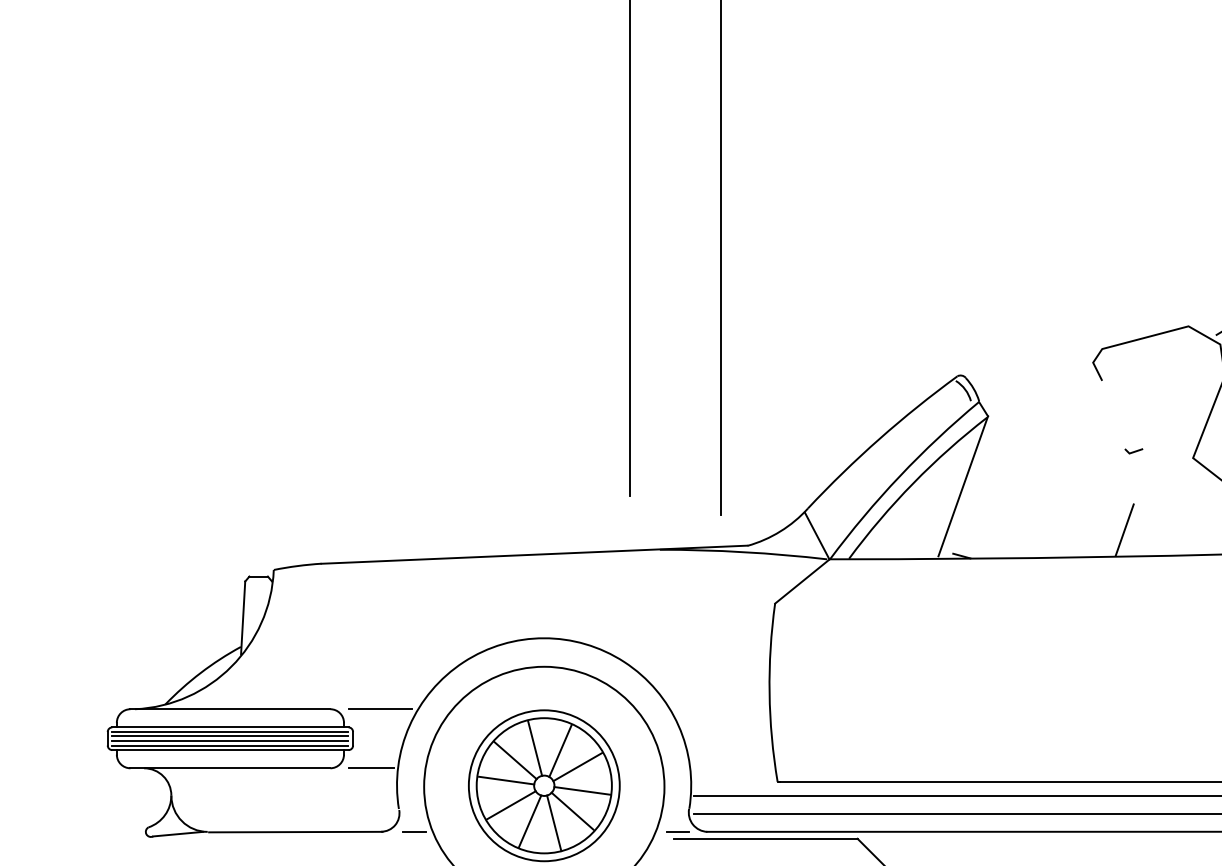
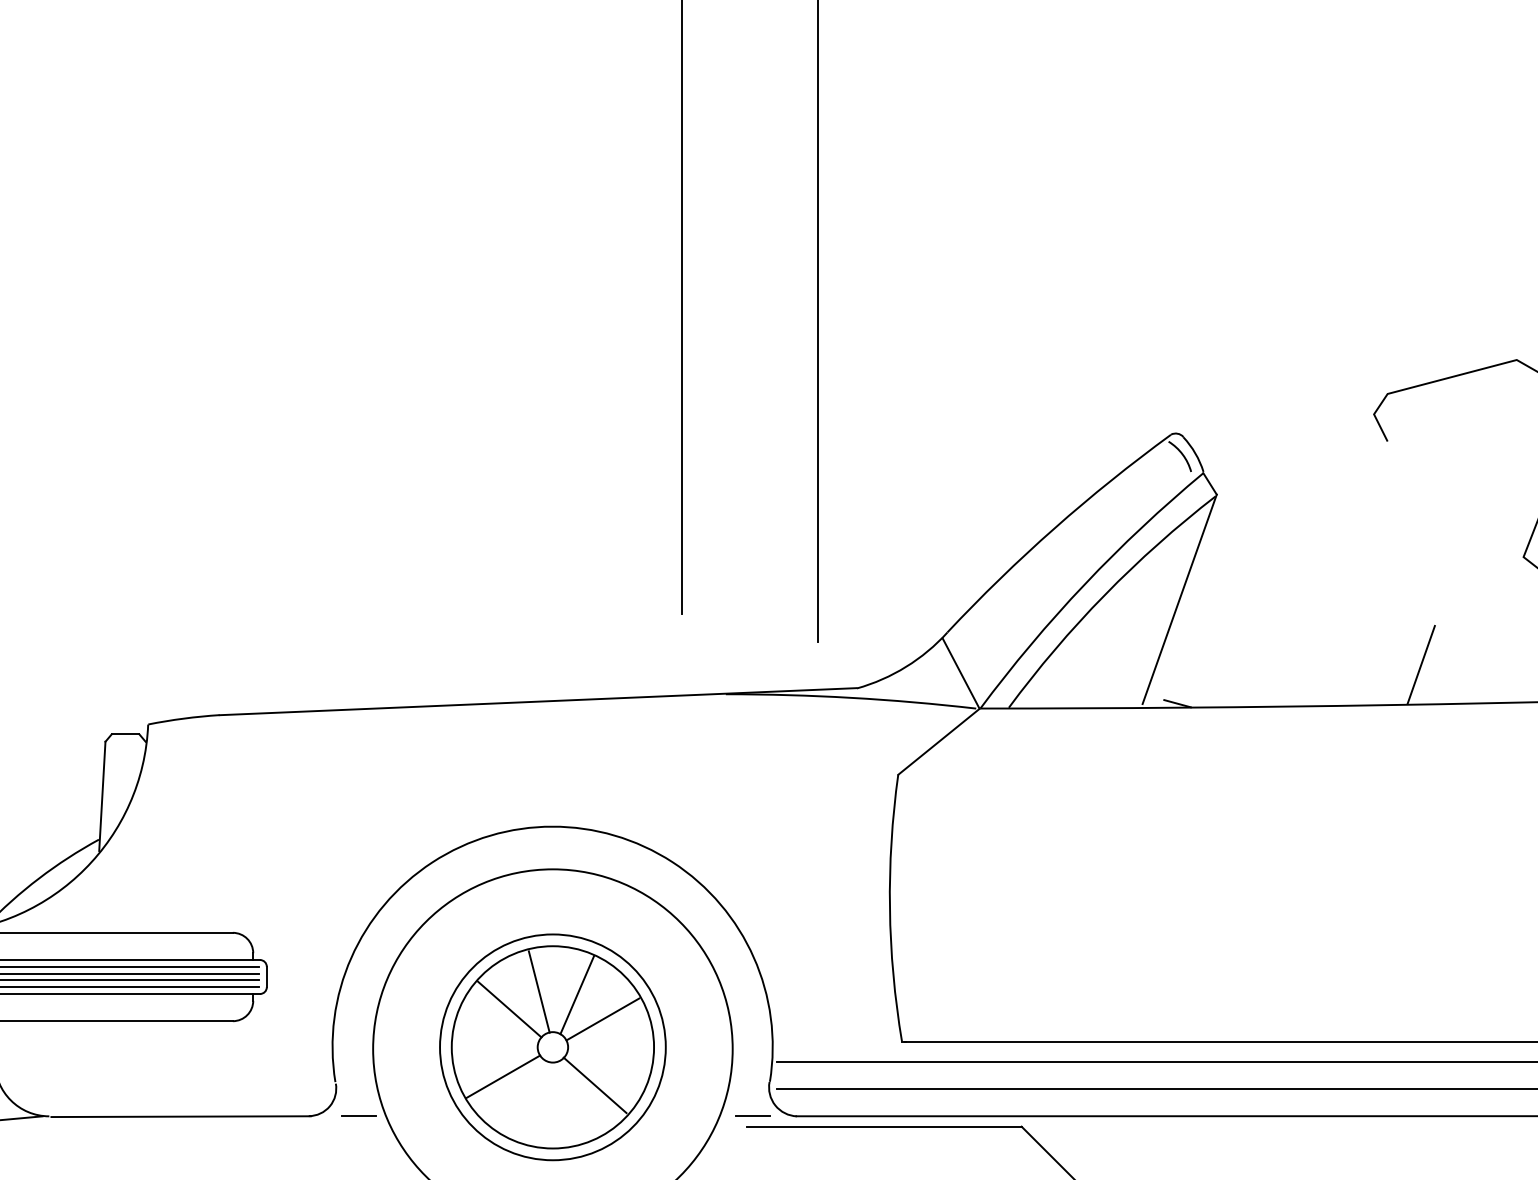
line: (1133, 451) -> (1434, 547), removed
line: (380, 709) -> (307, 933), removed
line: (370, 768) -> (292, 1021), removed
line: (506, 780) -> (496, 1039), removed
line: (582, 790) -> (610, 1054), removed
line: (529, 821) -> (530, 1100), removed
line: (554, 823) -> (568, 1103), removed

